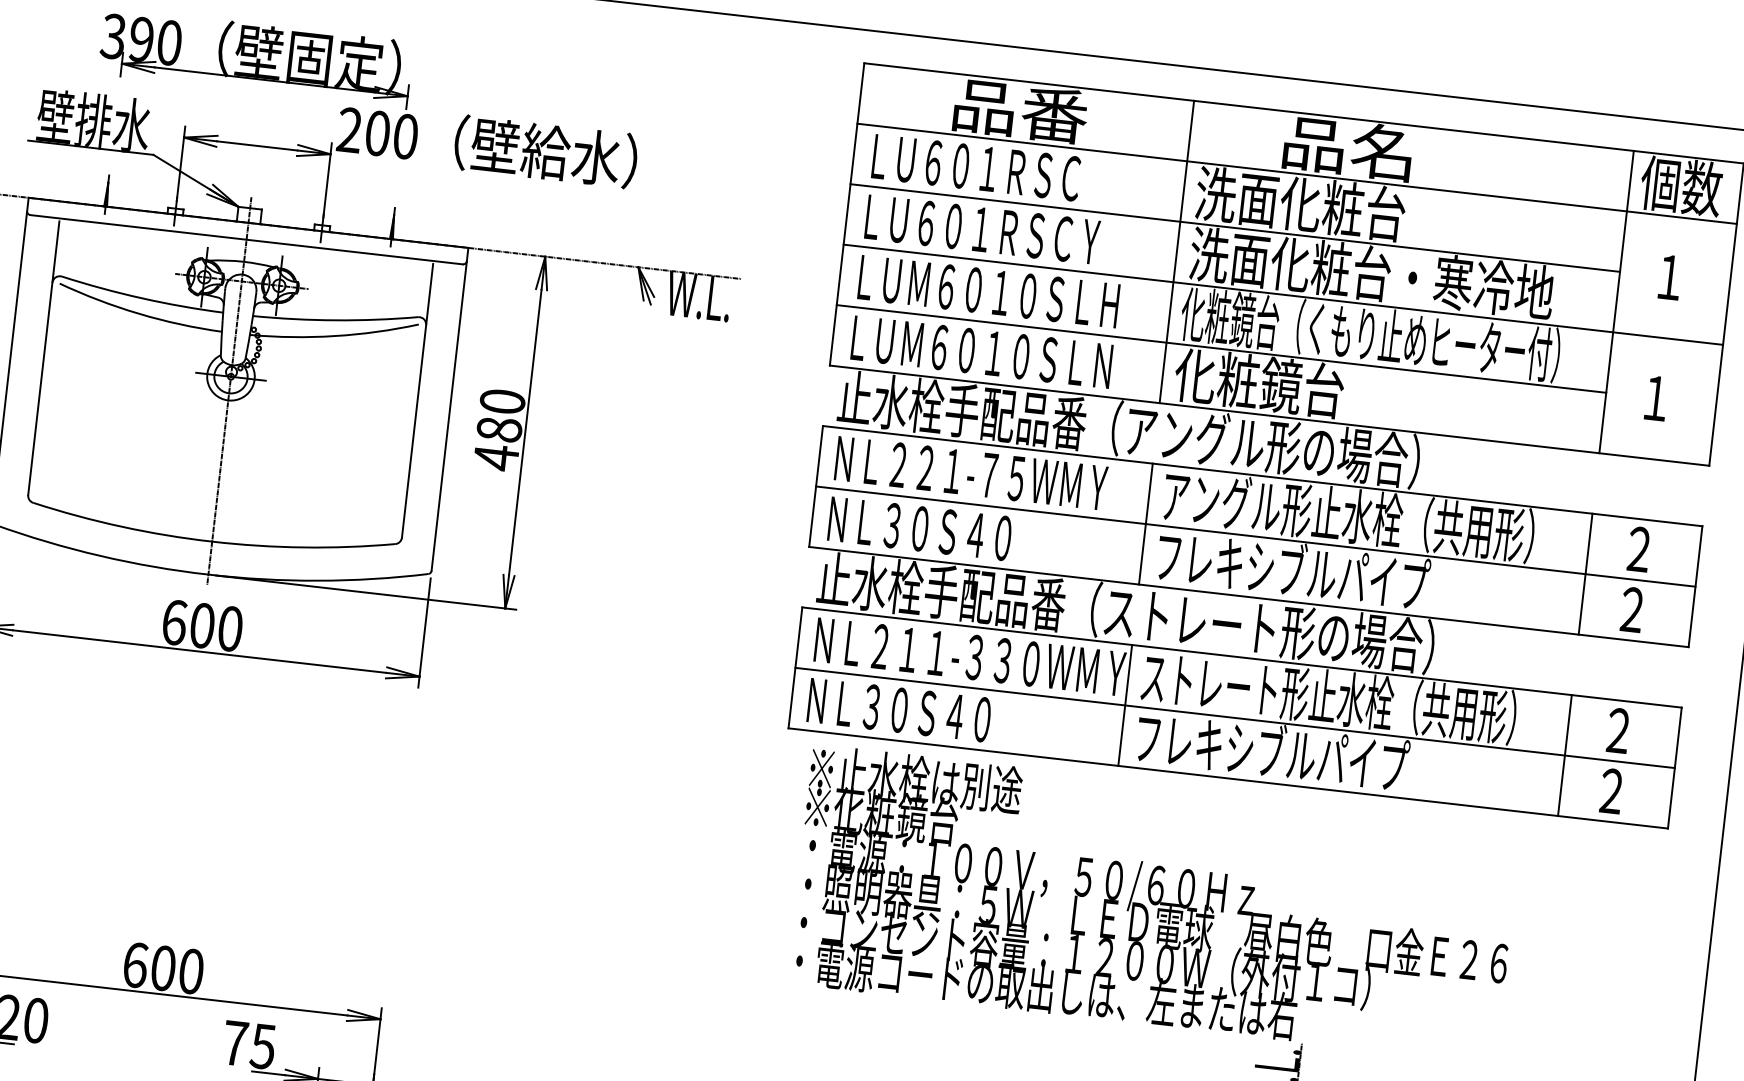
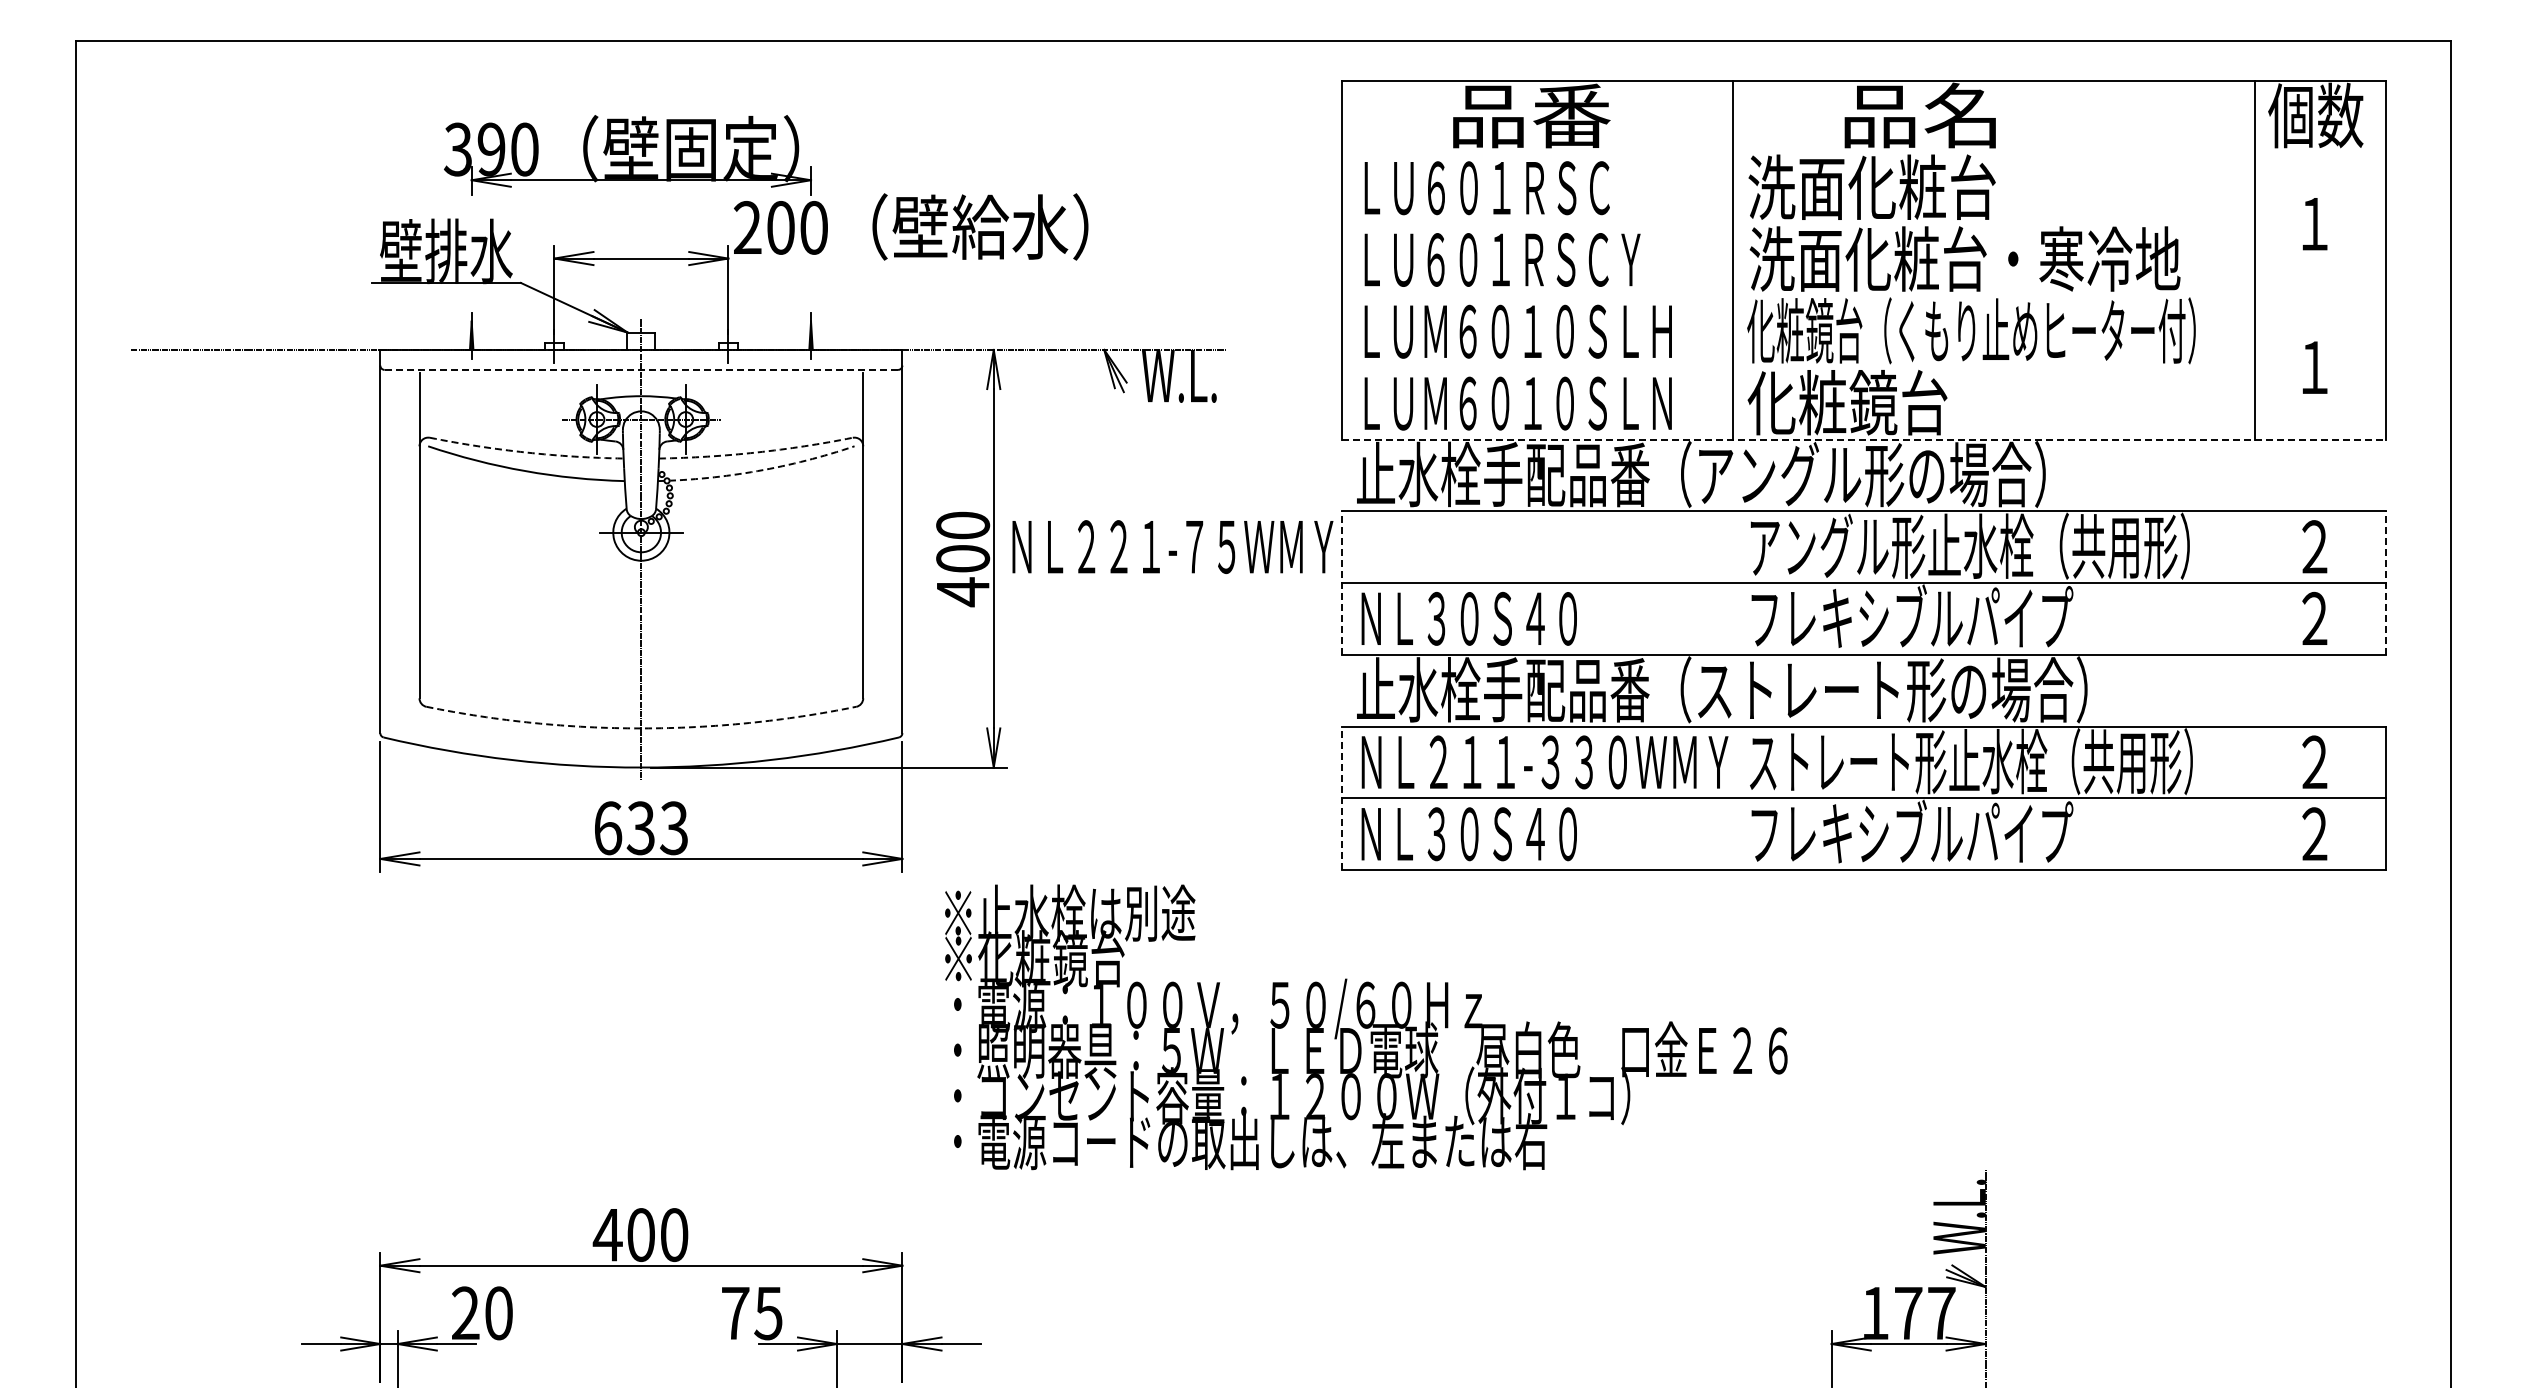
line: (1296, 173) -> (1863, 152), removed
line: (1235, 228) -> (1798, 224), removed
line: (246, 239) -> (641, 369), solid -> dashed
line: (1283, 294) -> (1863, 295), removed
arc: (141, 298) -> (526, 452), solid -> dashed
arc: (335, 320) -> (756, 452), solid -> dashed
arc: (334, 336) -> (757, 471), solid -> dashed
line: (1221, 348) -> (1798, 367), removed
line: (1270, 415) -> (1864, 439), solid -> dashed
text: (498, 429) -> (962, 558), 480 -> 400
text: (970, 472) -> (1172, 546), moved
line: (815, 486) -> (1341, 583), solid -> dashed
line: (1146, 523) -> (1733, 582), removed
arc: (212, 541) -> (641, 728), solid -> dashed
line: (1585, 573) -> (2255, 582), removed
line: (1695, 586) -> (2385, 583), solid -> dashed
text: (216, 627) -> (657, 828), 600 -> 633
line: (795, 667) -> (1341, 798), solid -> dashed
line: (1125, 705) -> (1733, 798), removed
line: (1564, 755) -> (2255, 798), removed
text: (1154, 904) -> (1366, 1027), moved
text: (135, 965) -> (607, 1235), 600 -> 400

